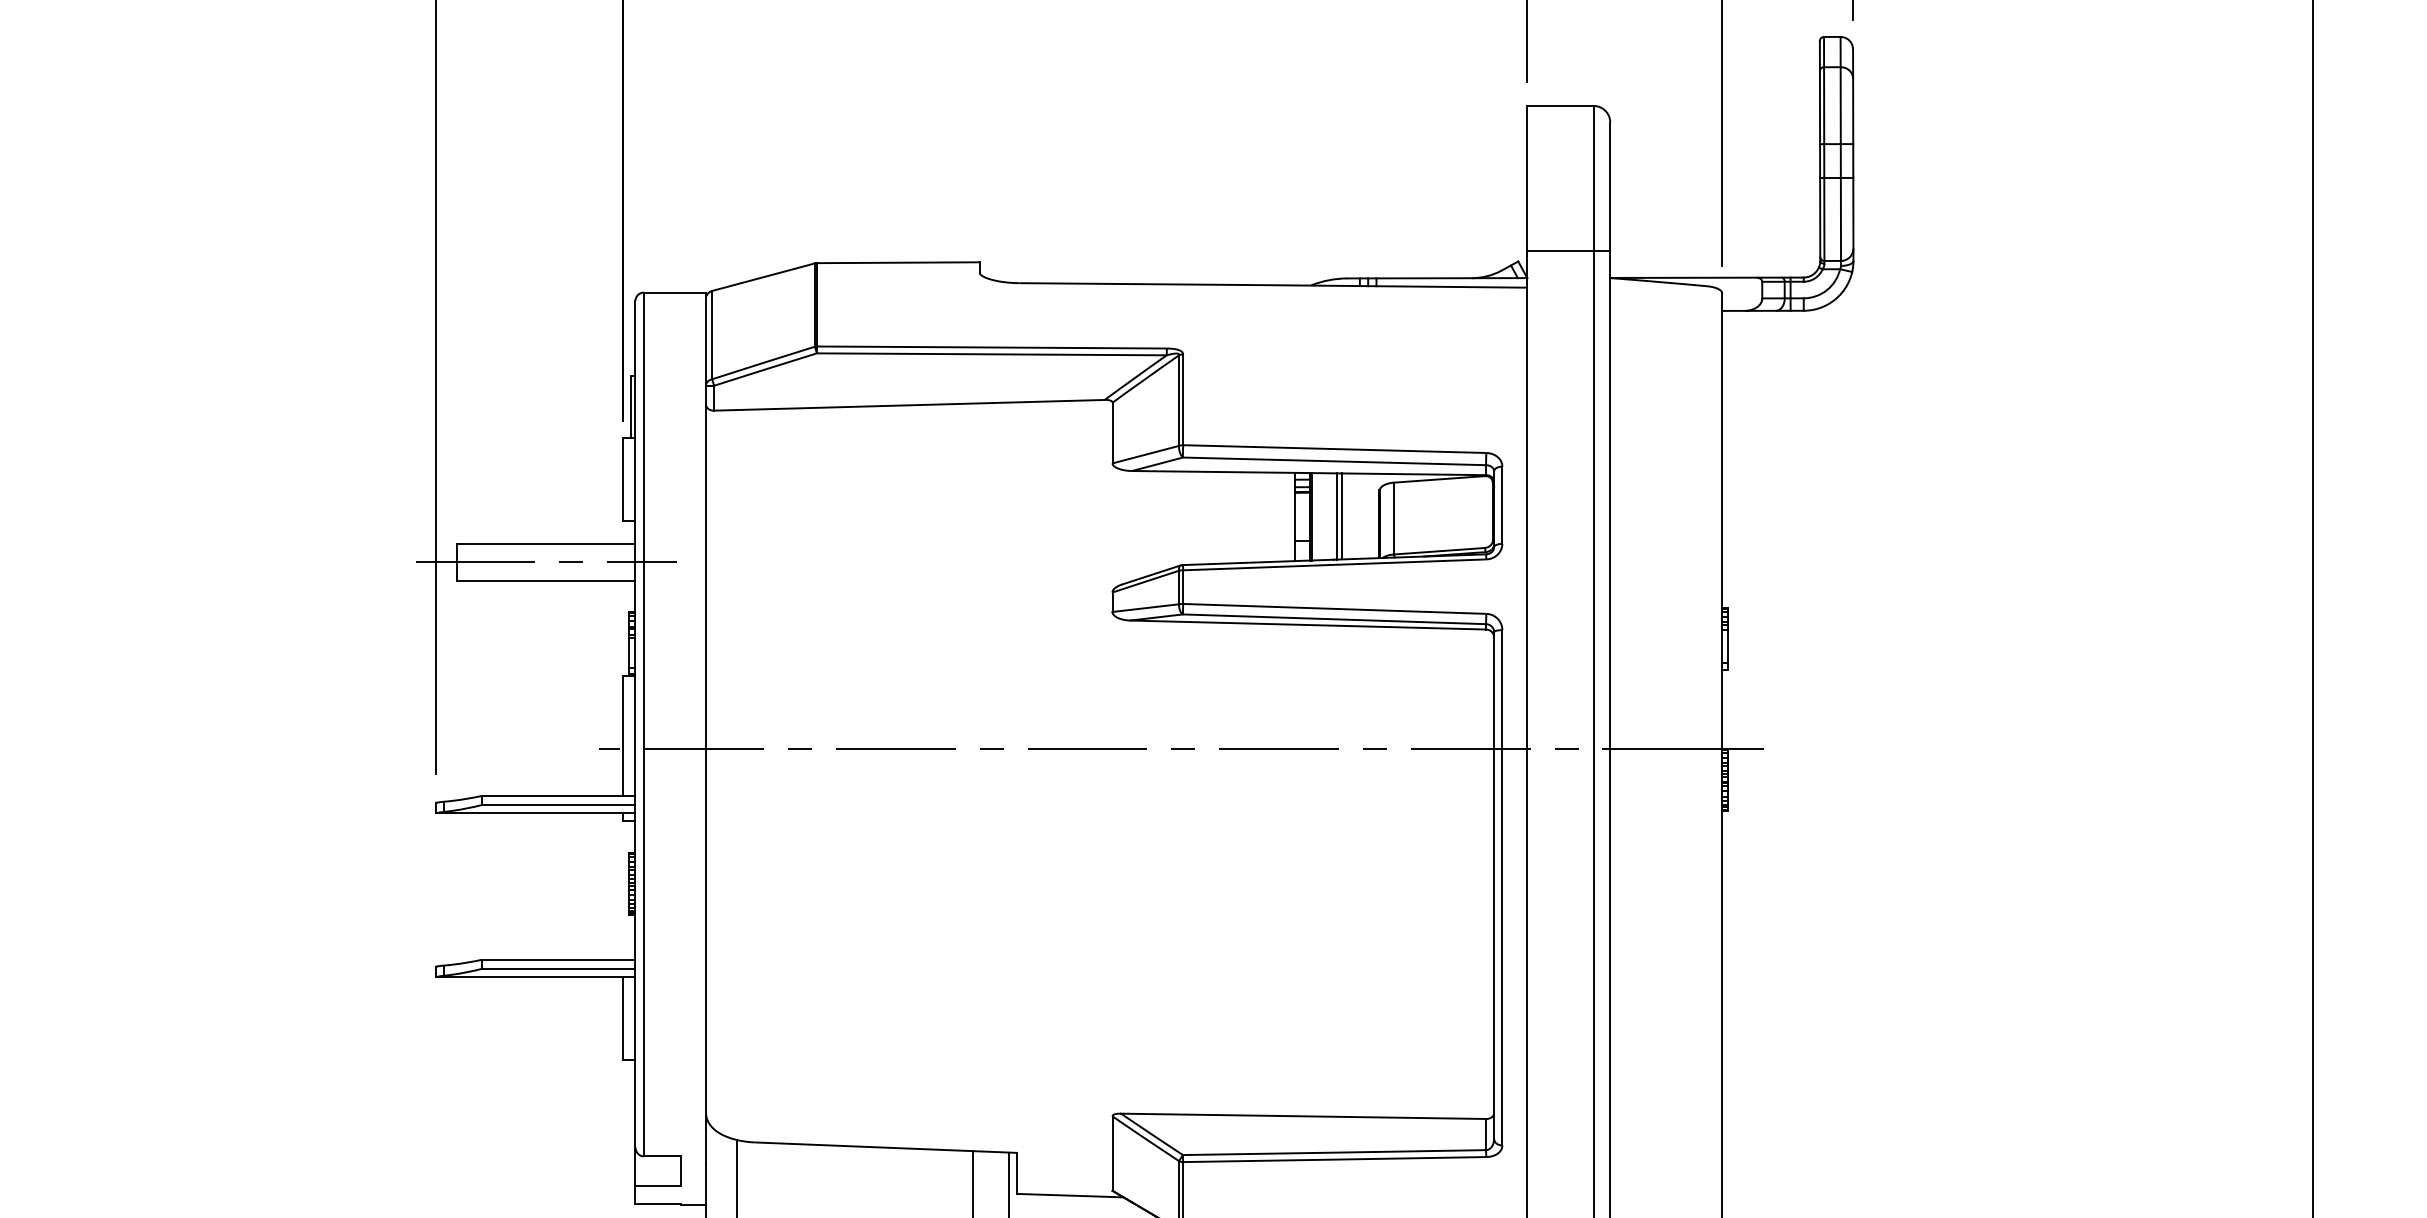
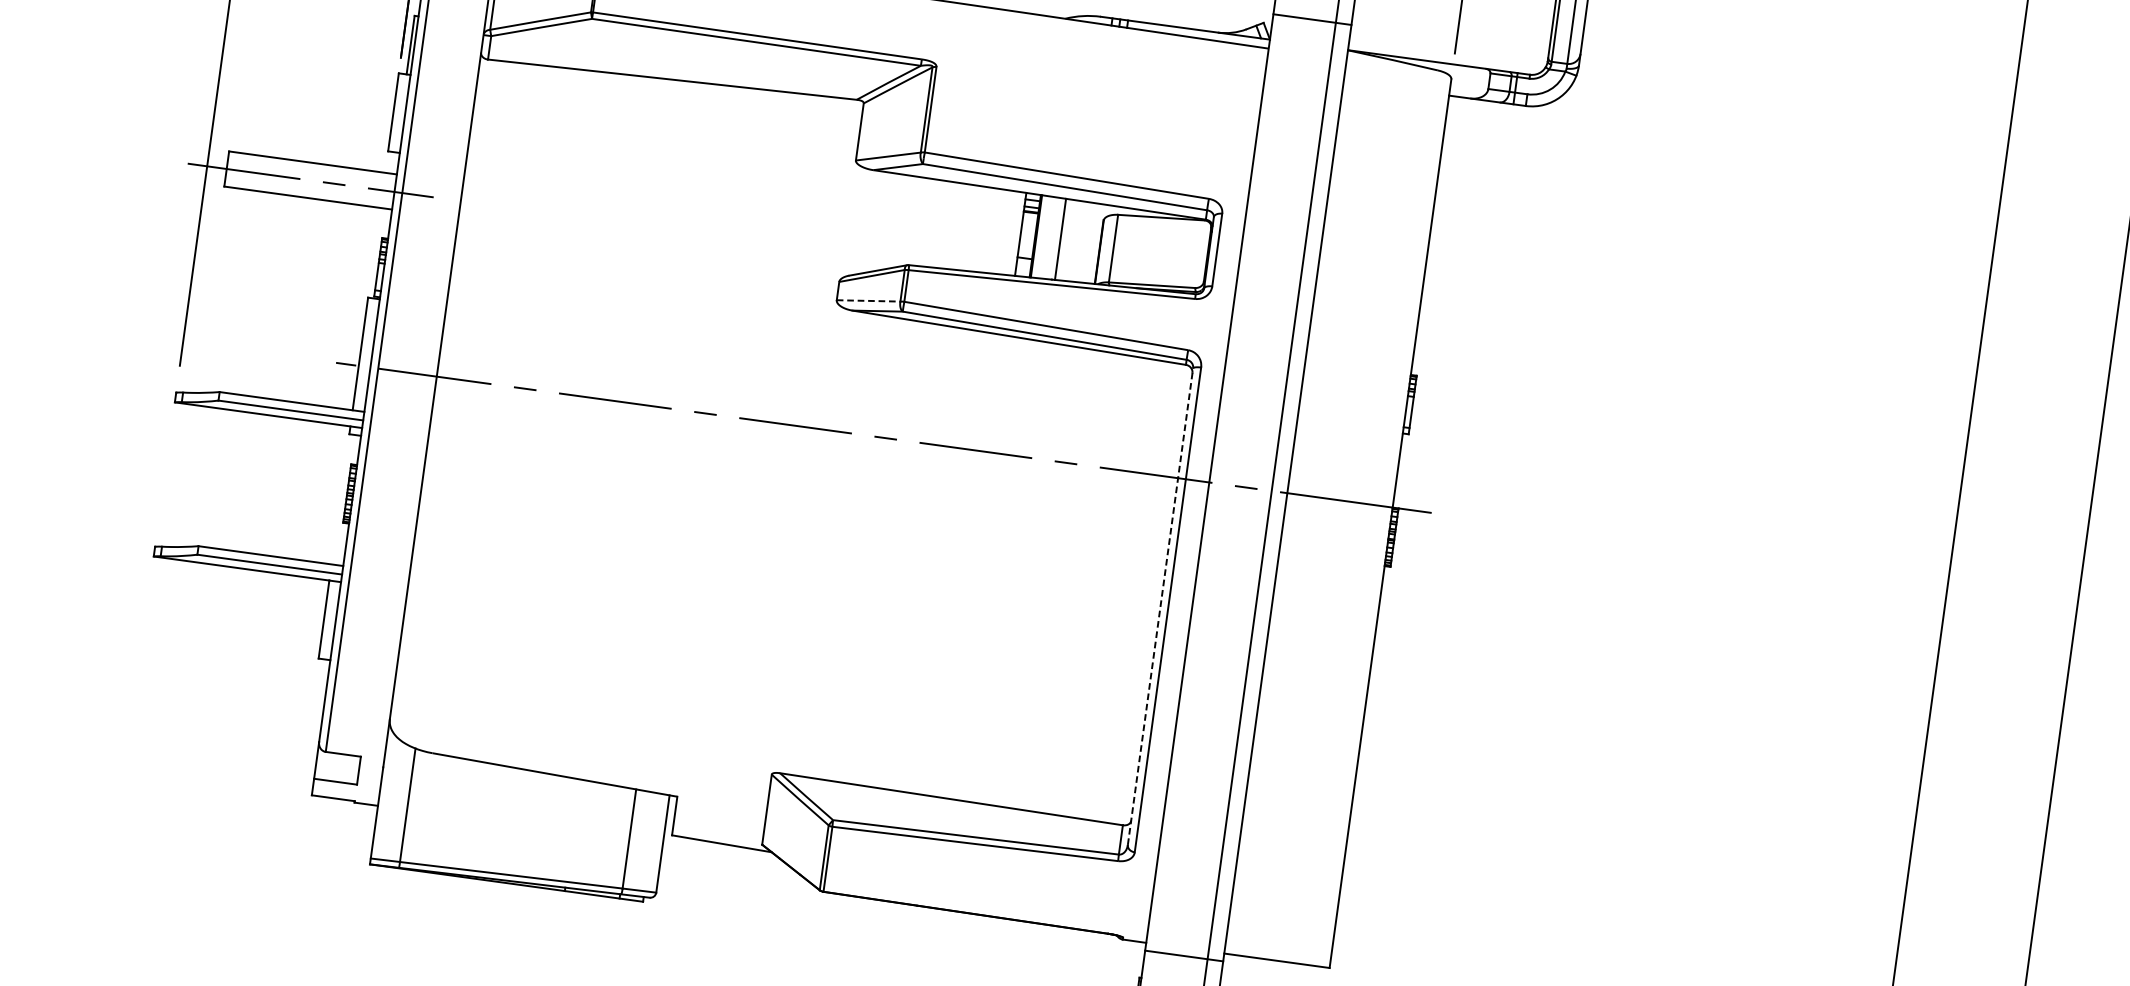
line: (1341, 516) -> (1064, 239), removed
line: (1145, 608) -> (868, 301), solid -> dashed
line: (1494, 884) -> (1161, 605), solid -> dashed

